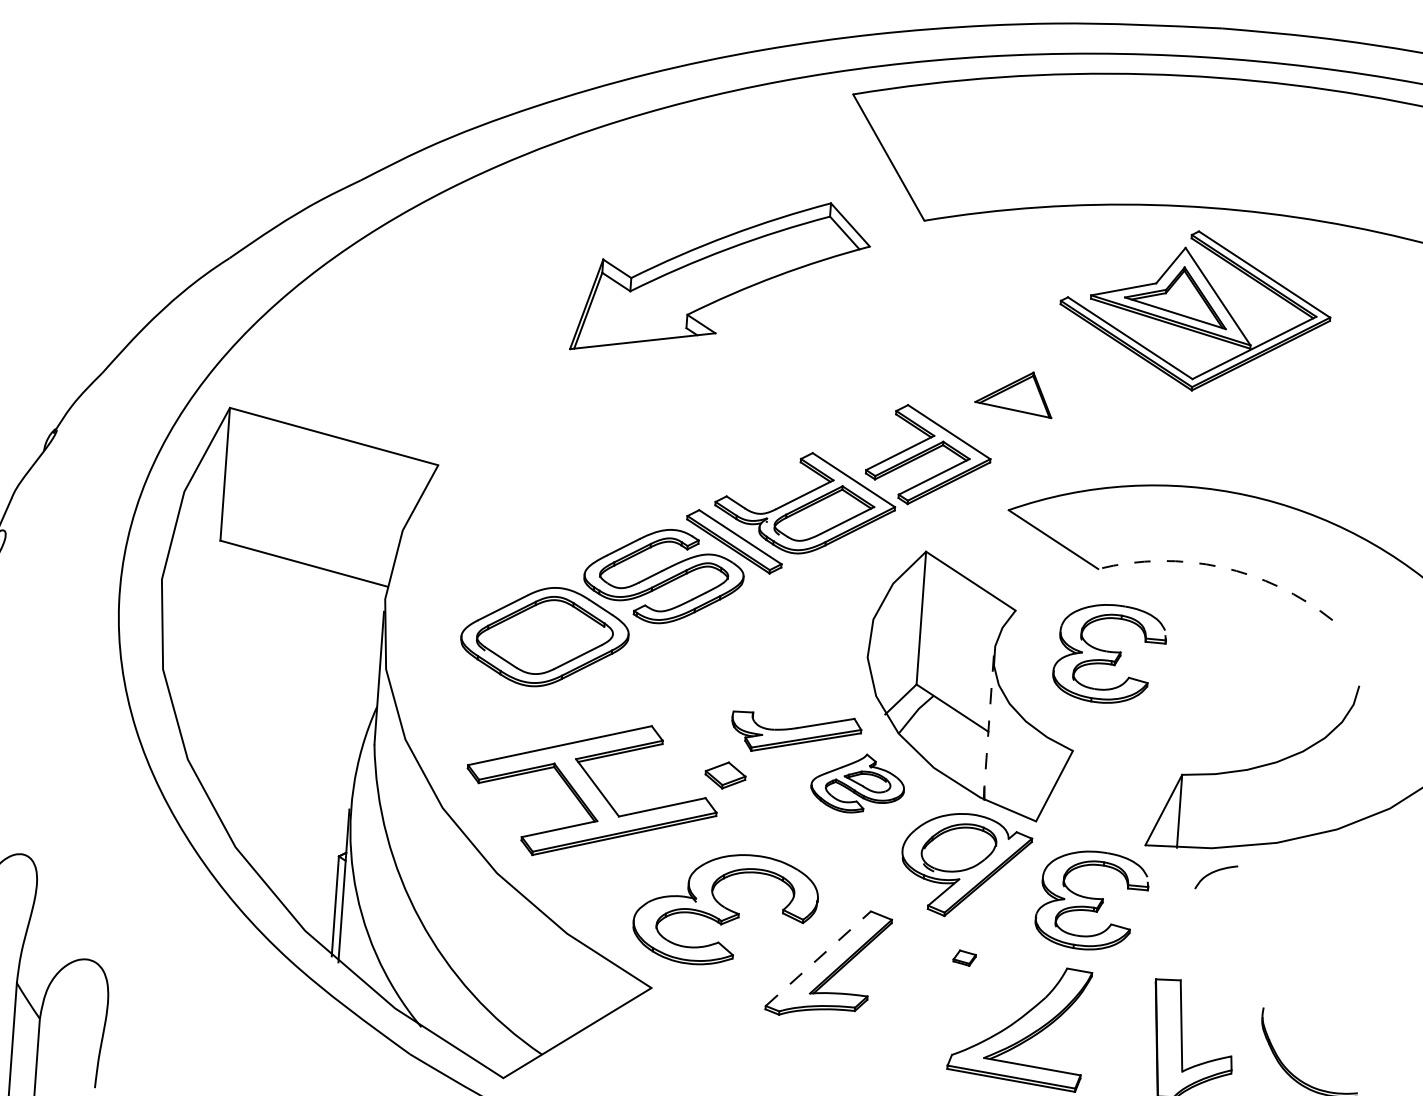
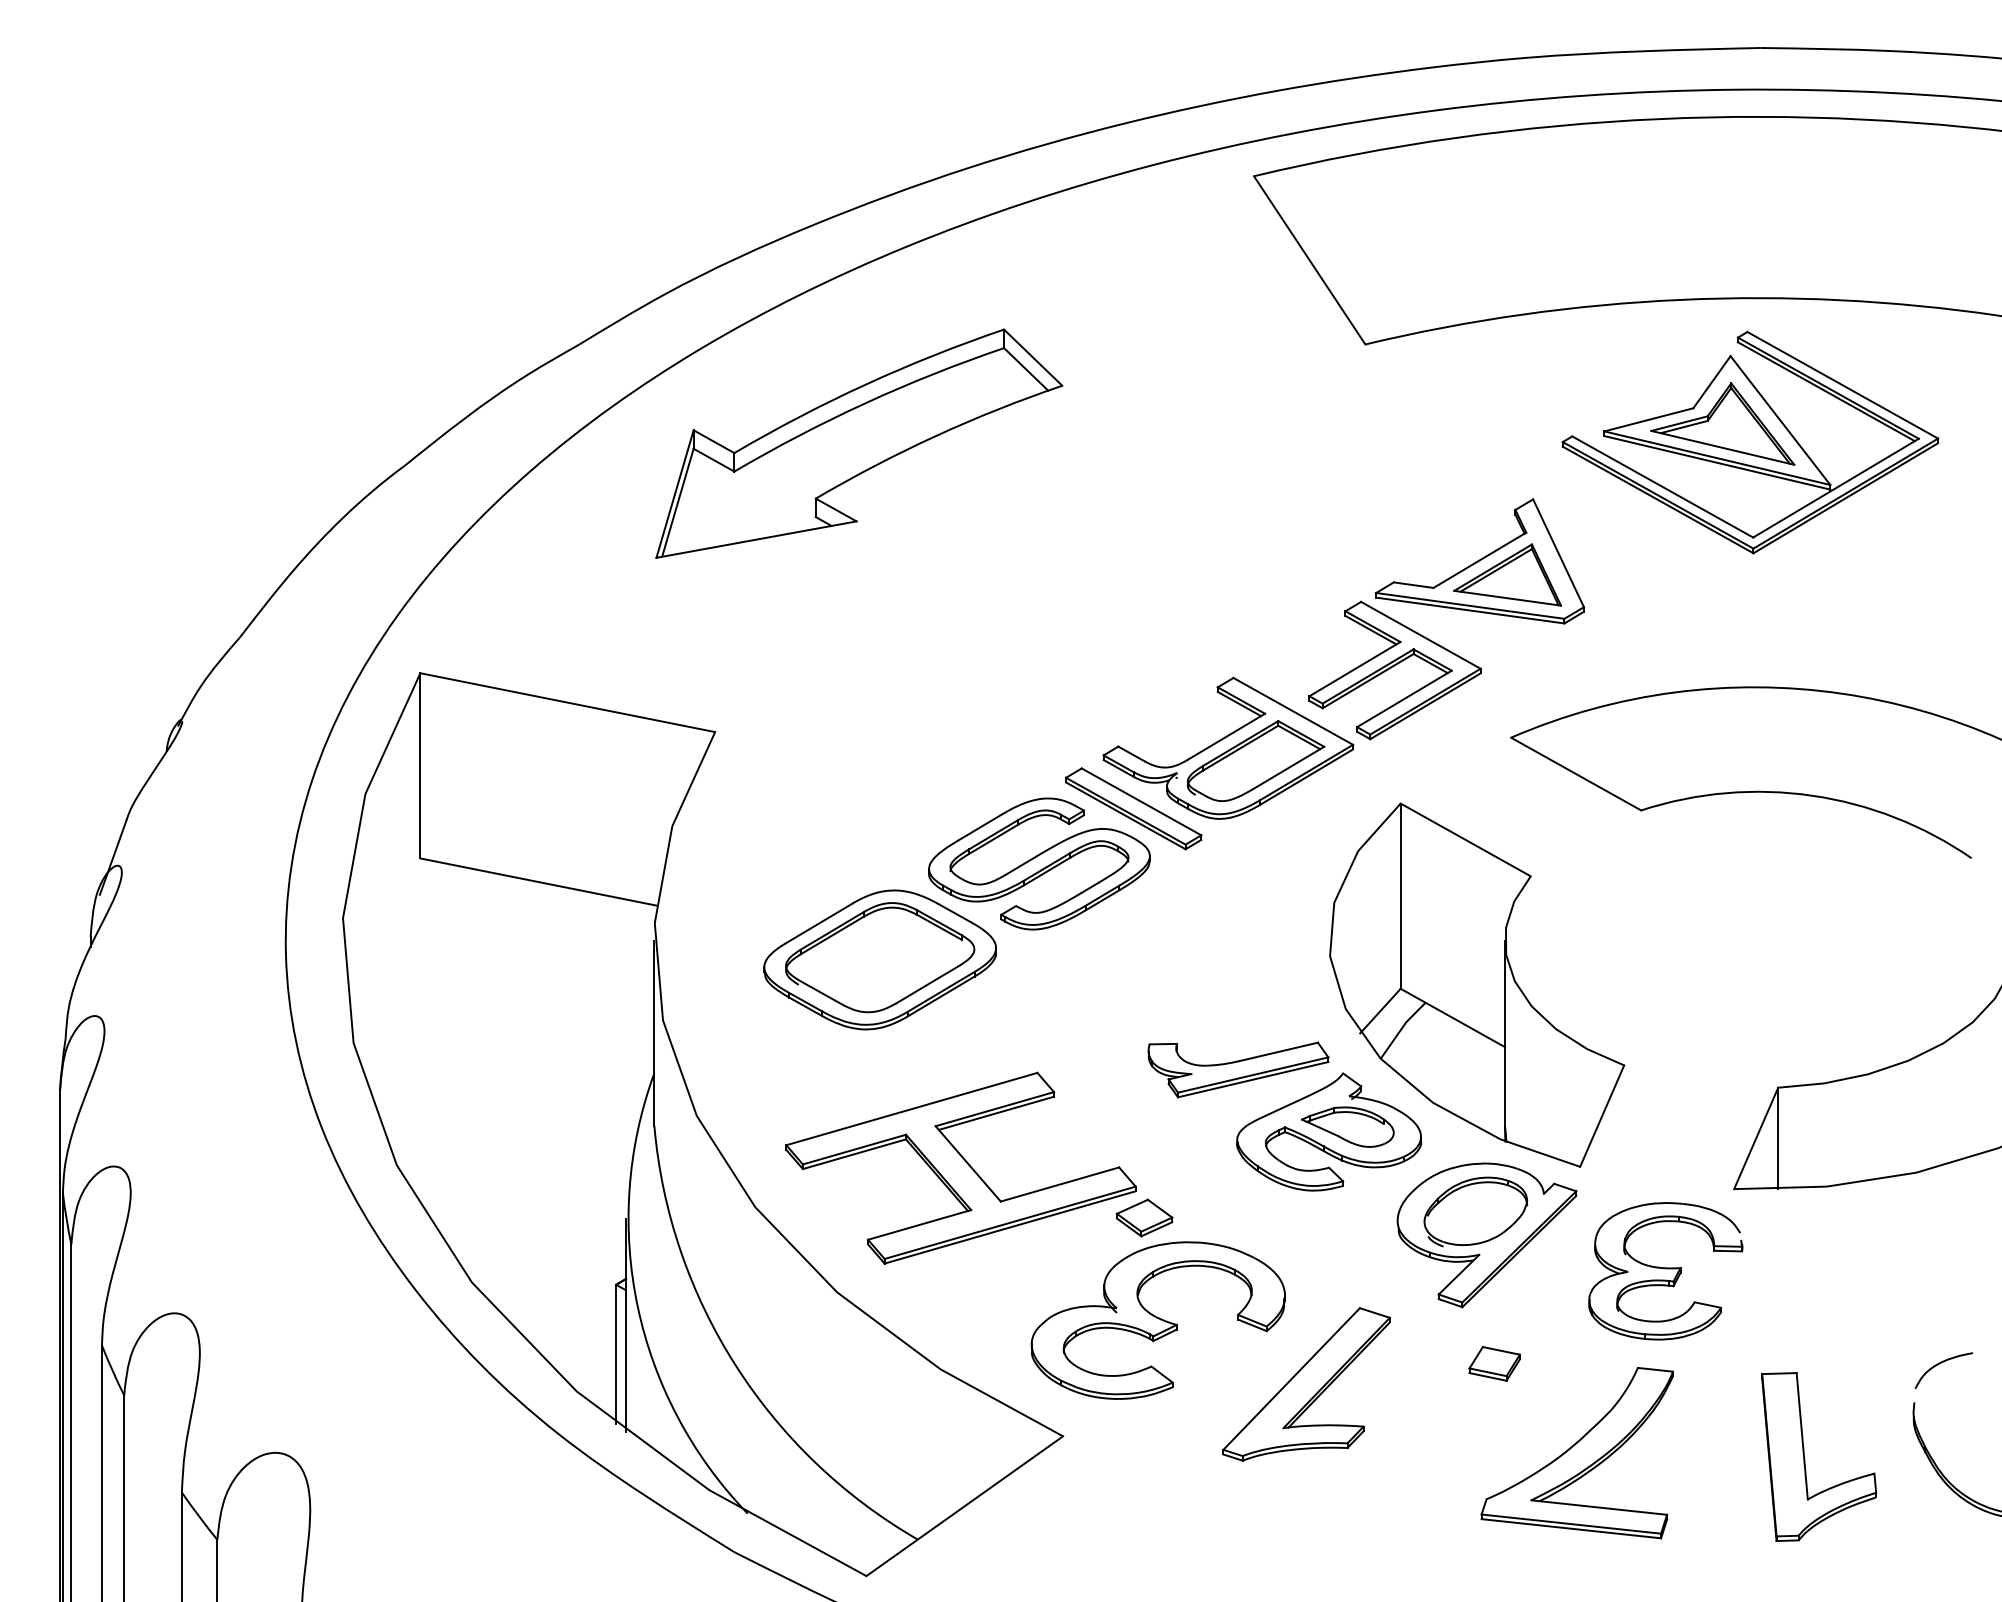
part: (721, 277) -> (859, 443), moved
part: (995, 382) -> (1480, 561), added
arc: (1221, 567) -> (1812, 795), dashed -> solid
part: (1109, 654) -> (1665, 927), removed
line: (989, 721) -> (1505, 1033), dashed -> solid
part: (725, 775) -> (1144, 1217), moved
part: (858, 783) -> (1329, 1131), size x1.43
curve: (1212, 873) -> (1938, 1365), moved
line: (818, 958) -> (1291, 1378), dashed -> solid
part: (964, 958) -> (1494, 1363), size x1.67

